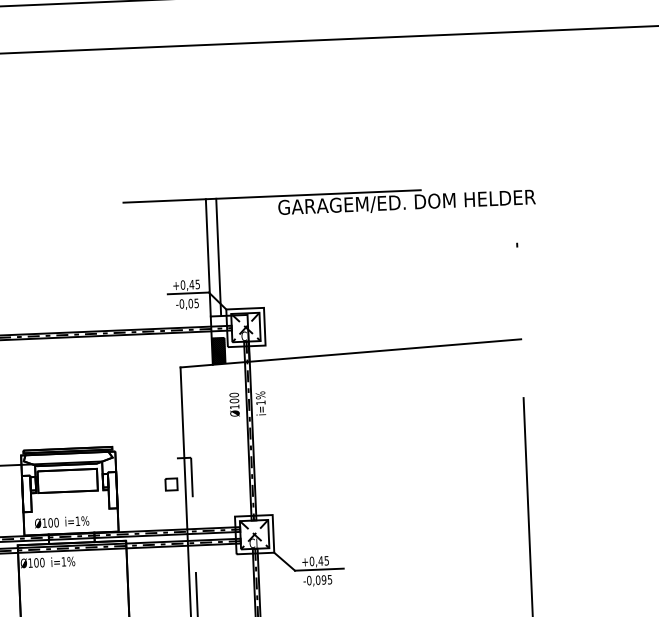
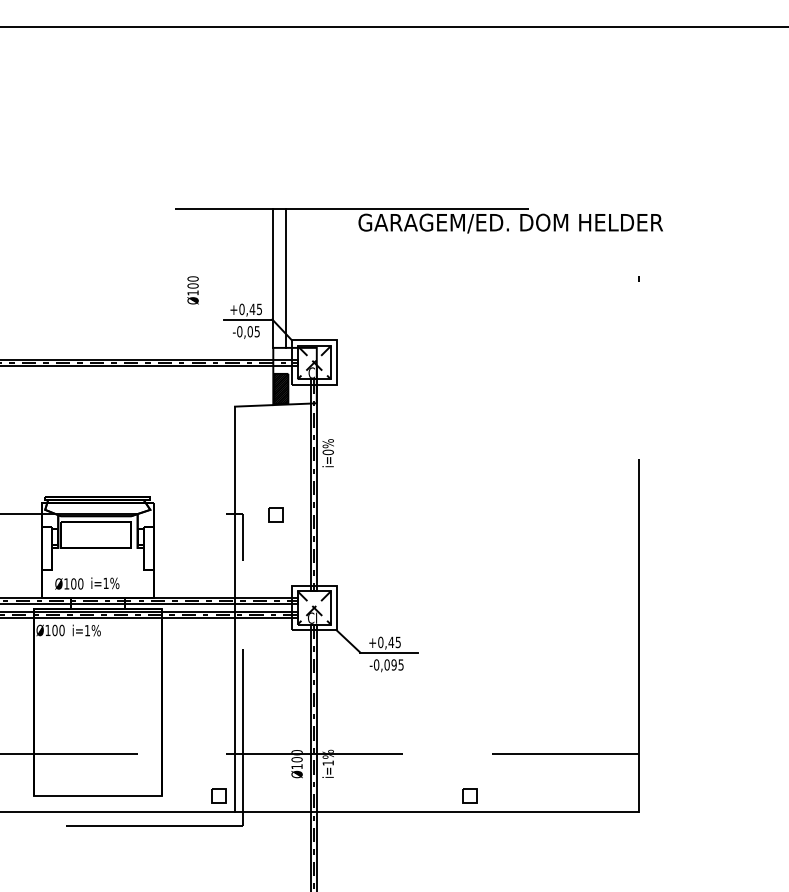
line: (384, 350) -> (477, 396), removed
text: (260, 402) -> (327, 452), i=1% -> i=0%
text: (234, 404) -> (192, 290), moved
part: (171, 484) -> (275, 514), moved

